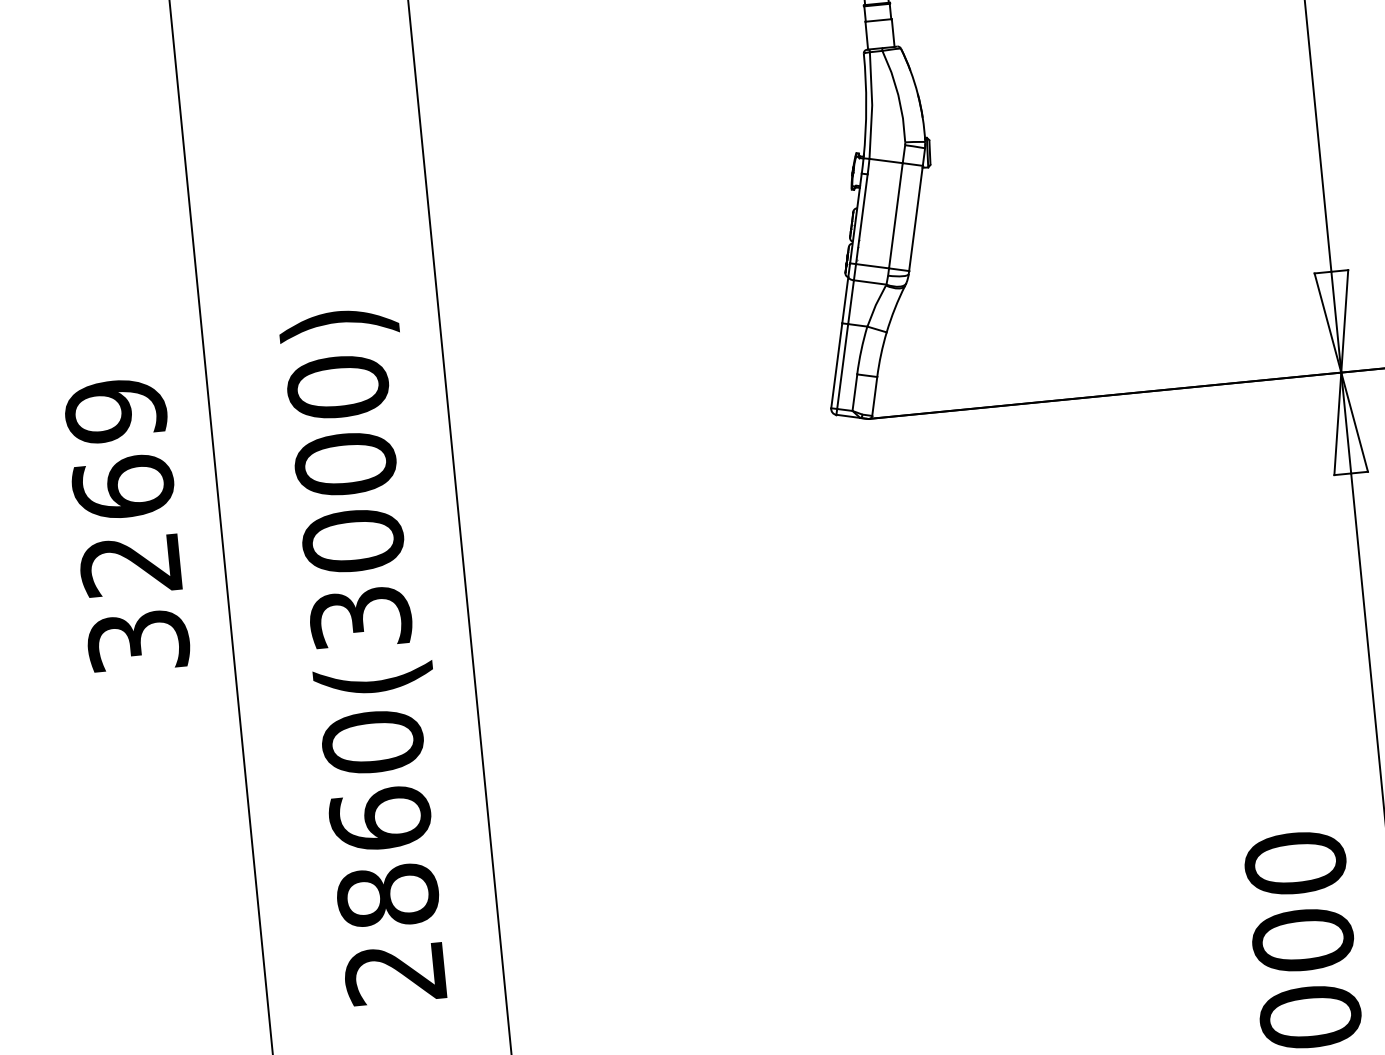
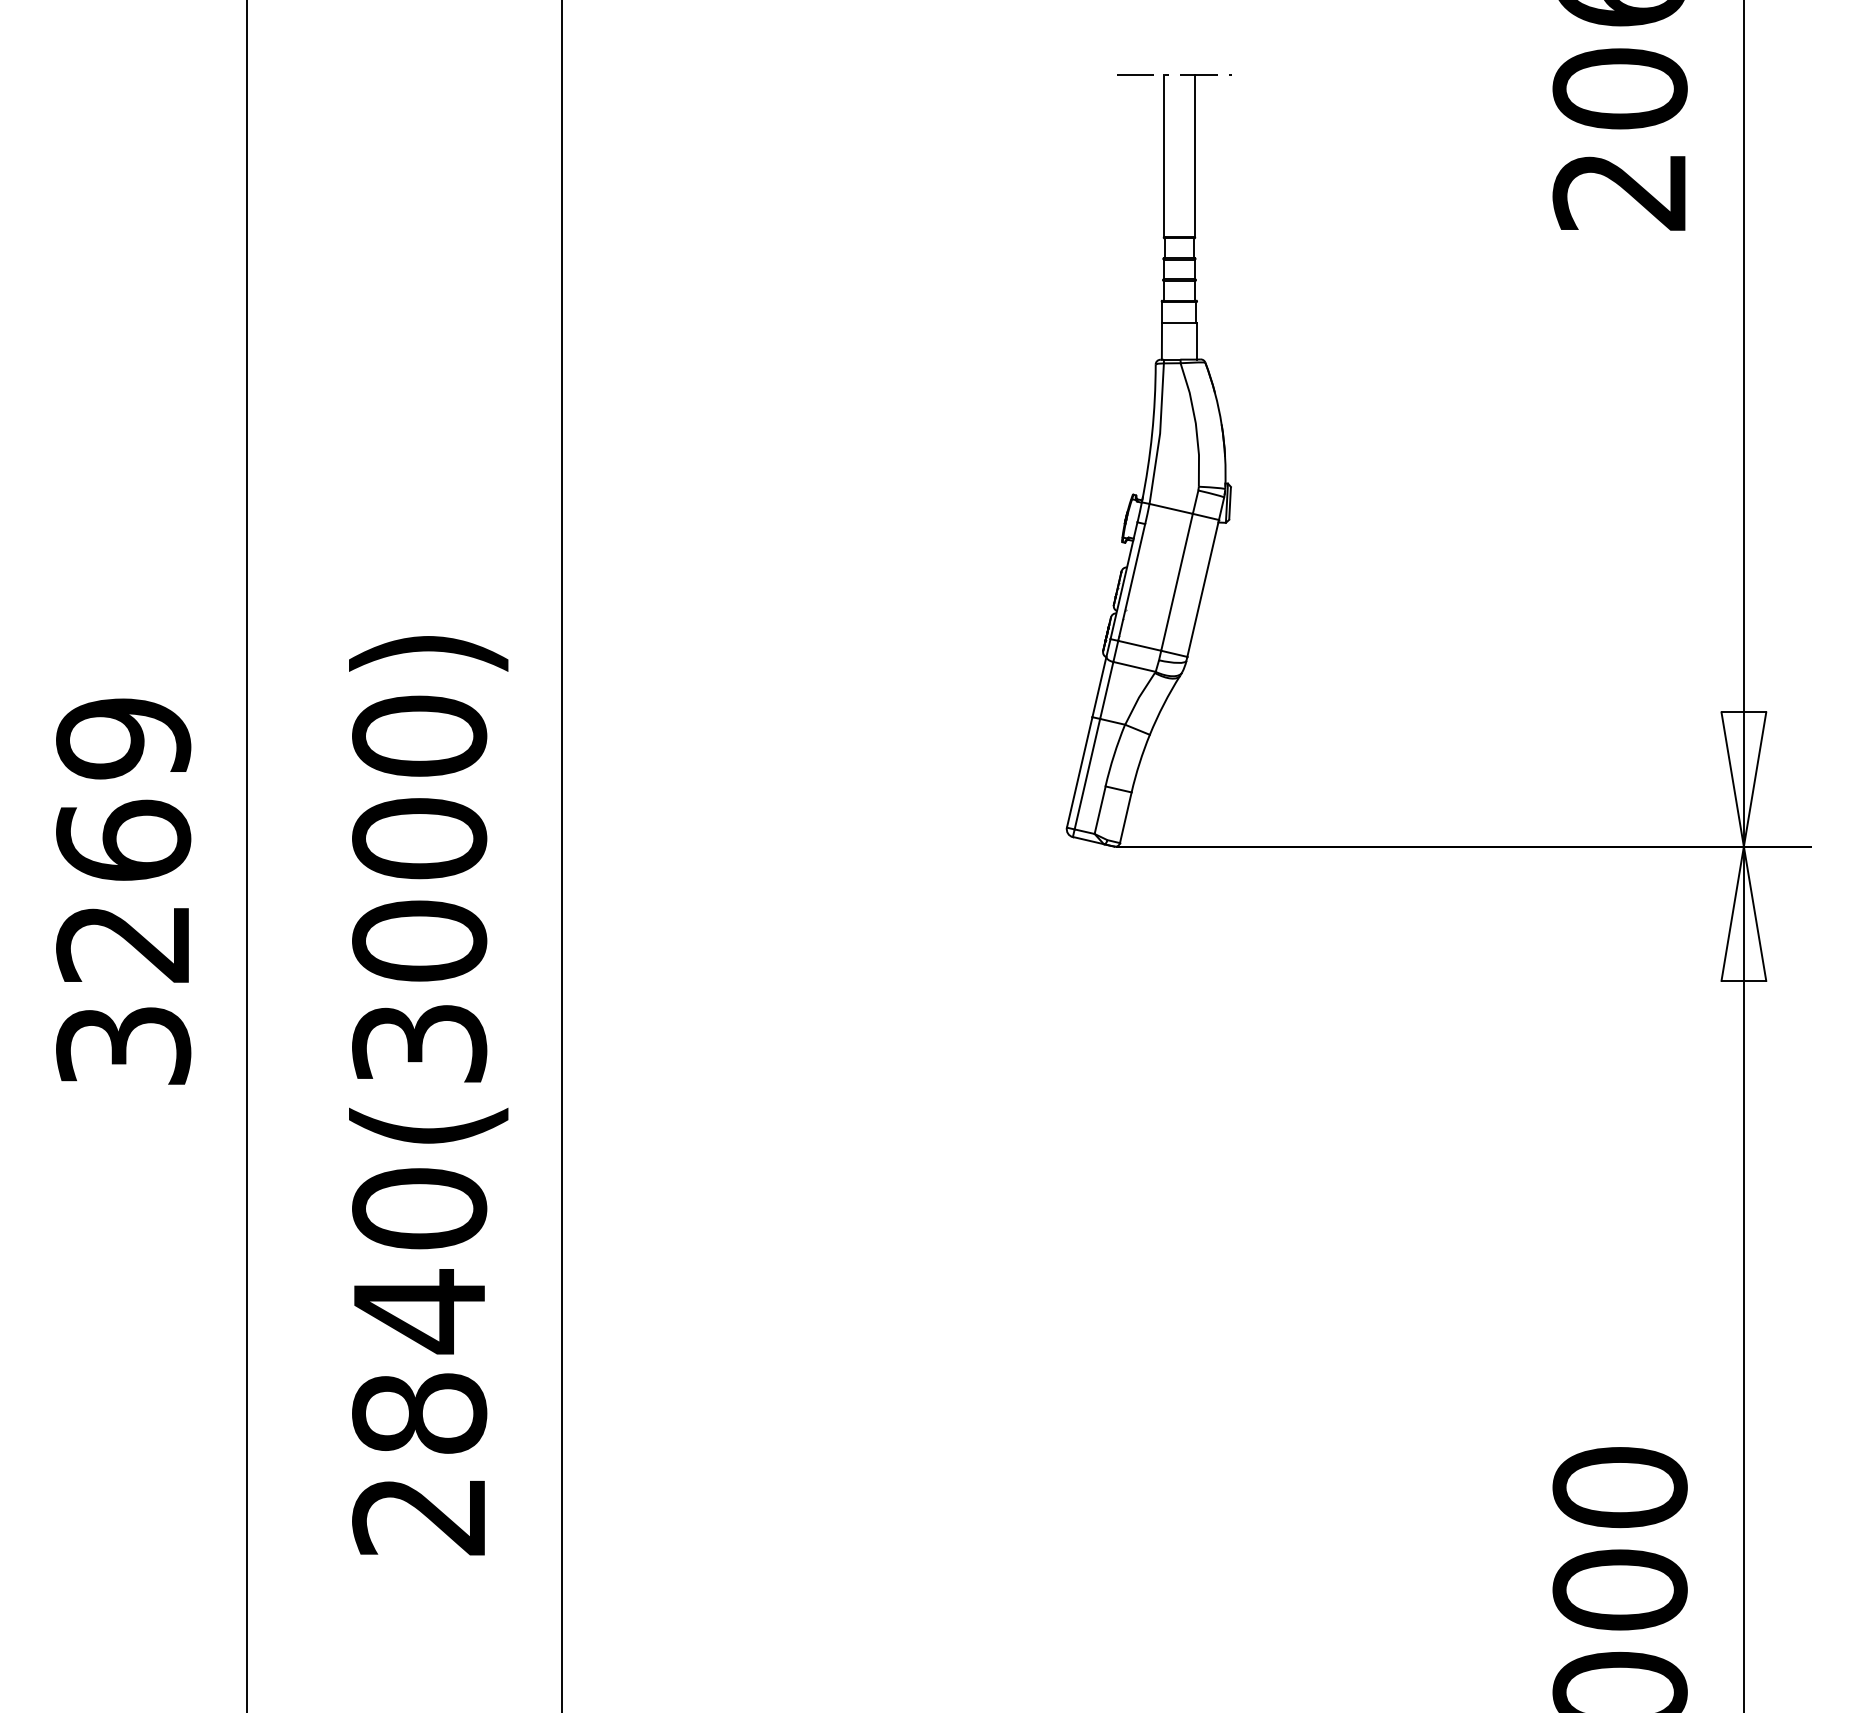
text: (380, 819) -> (419, 1311), 2860(3000) -> 2840(3000)

